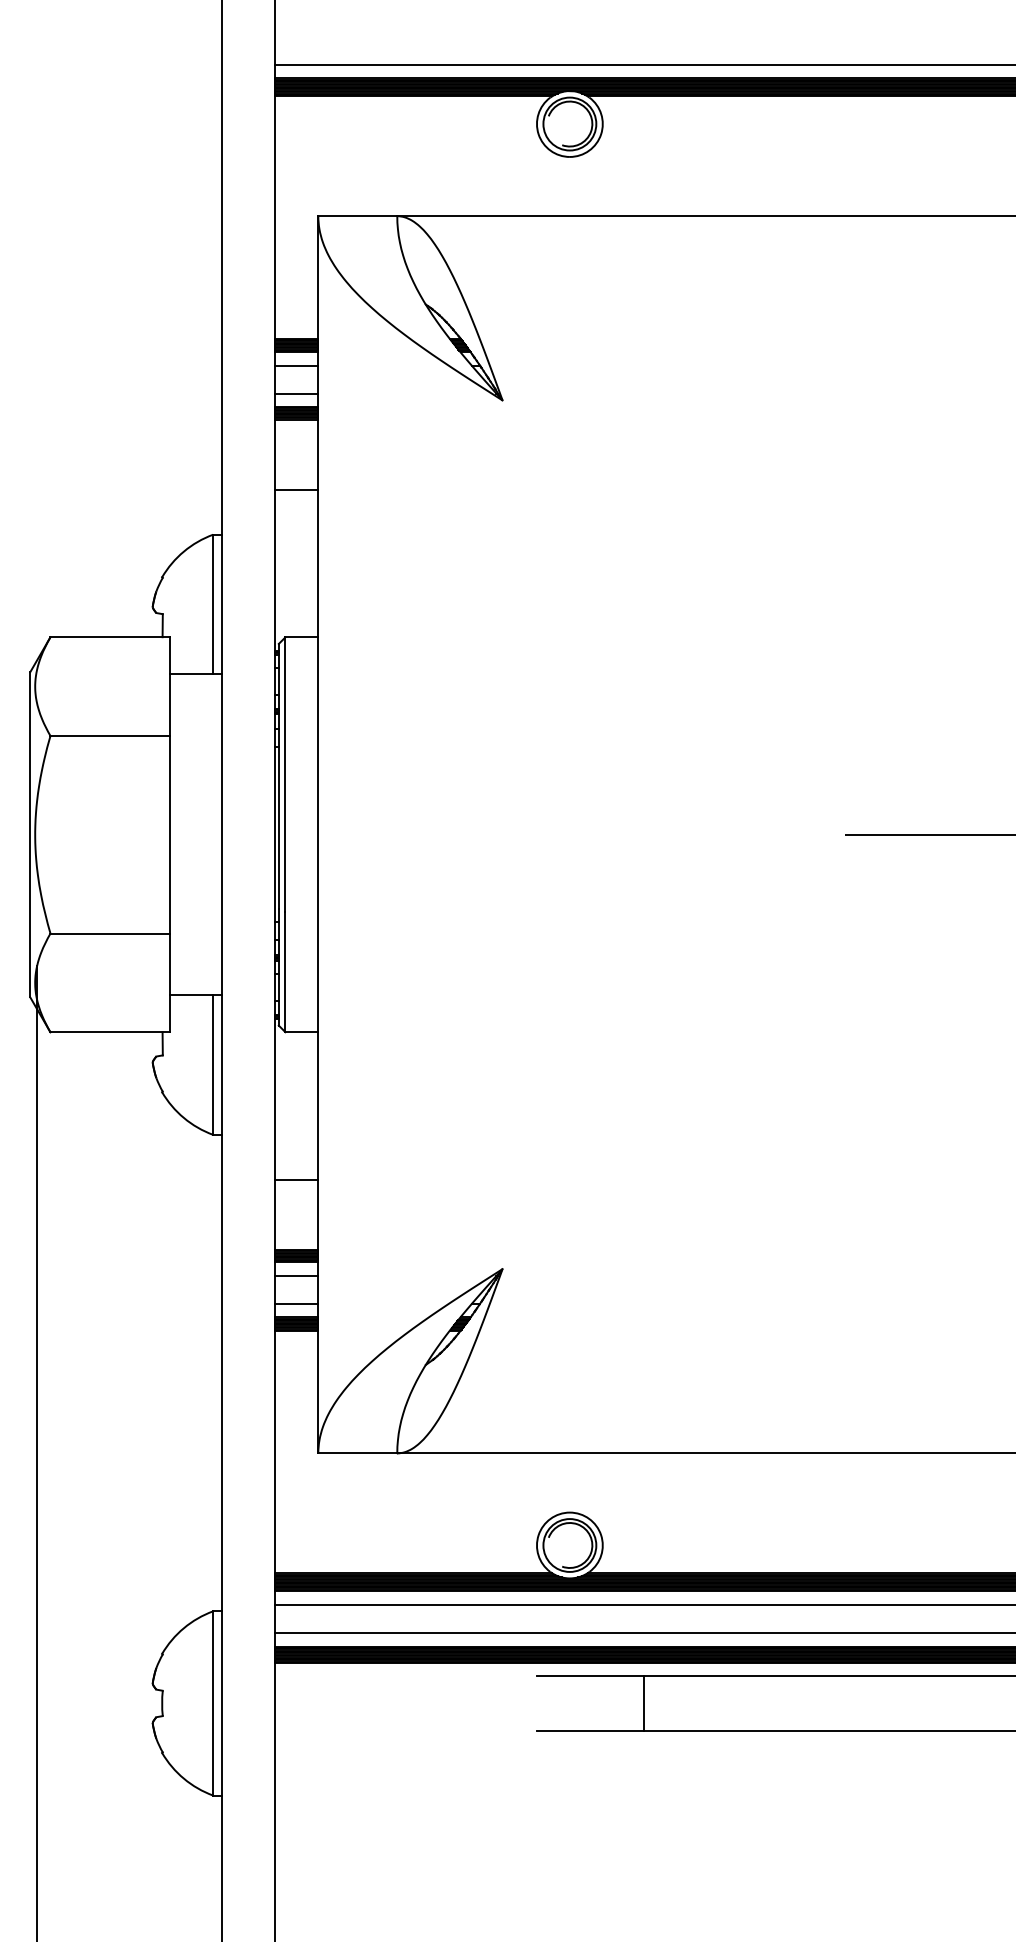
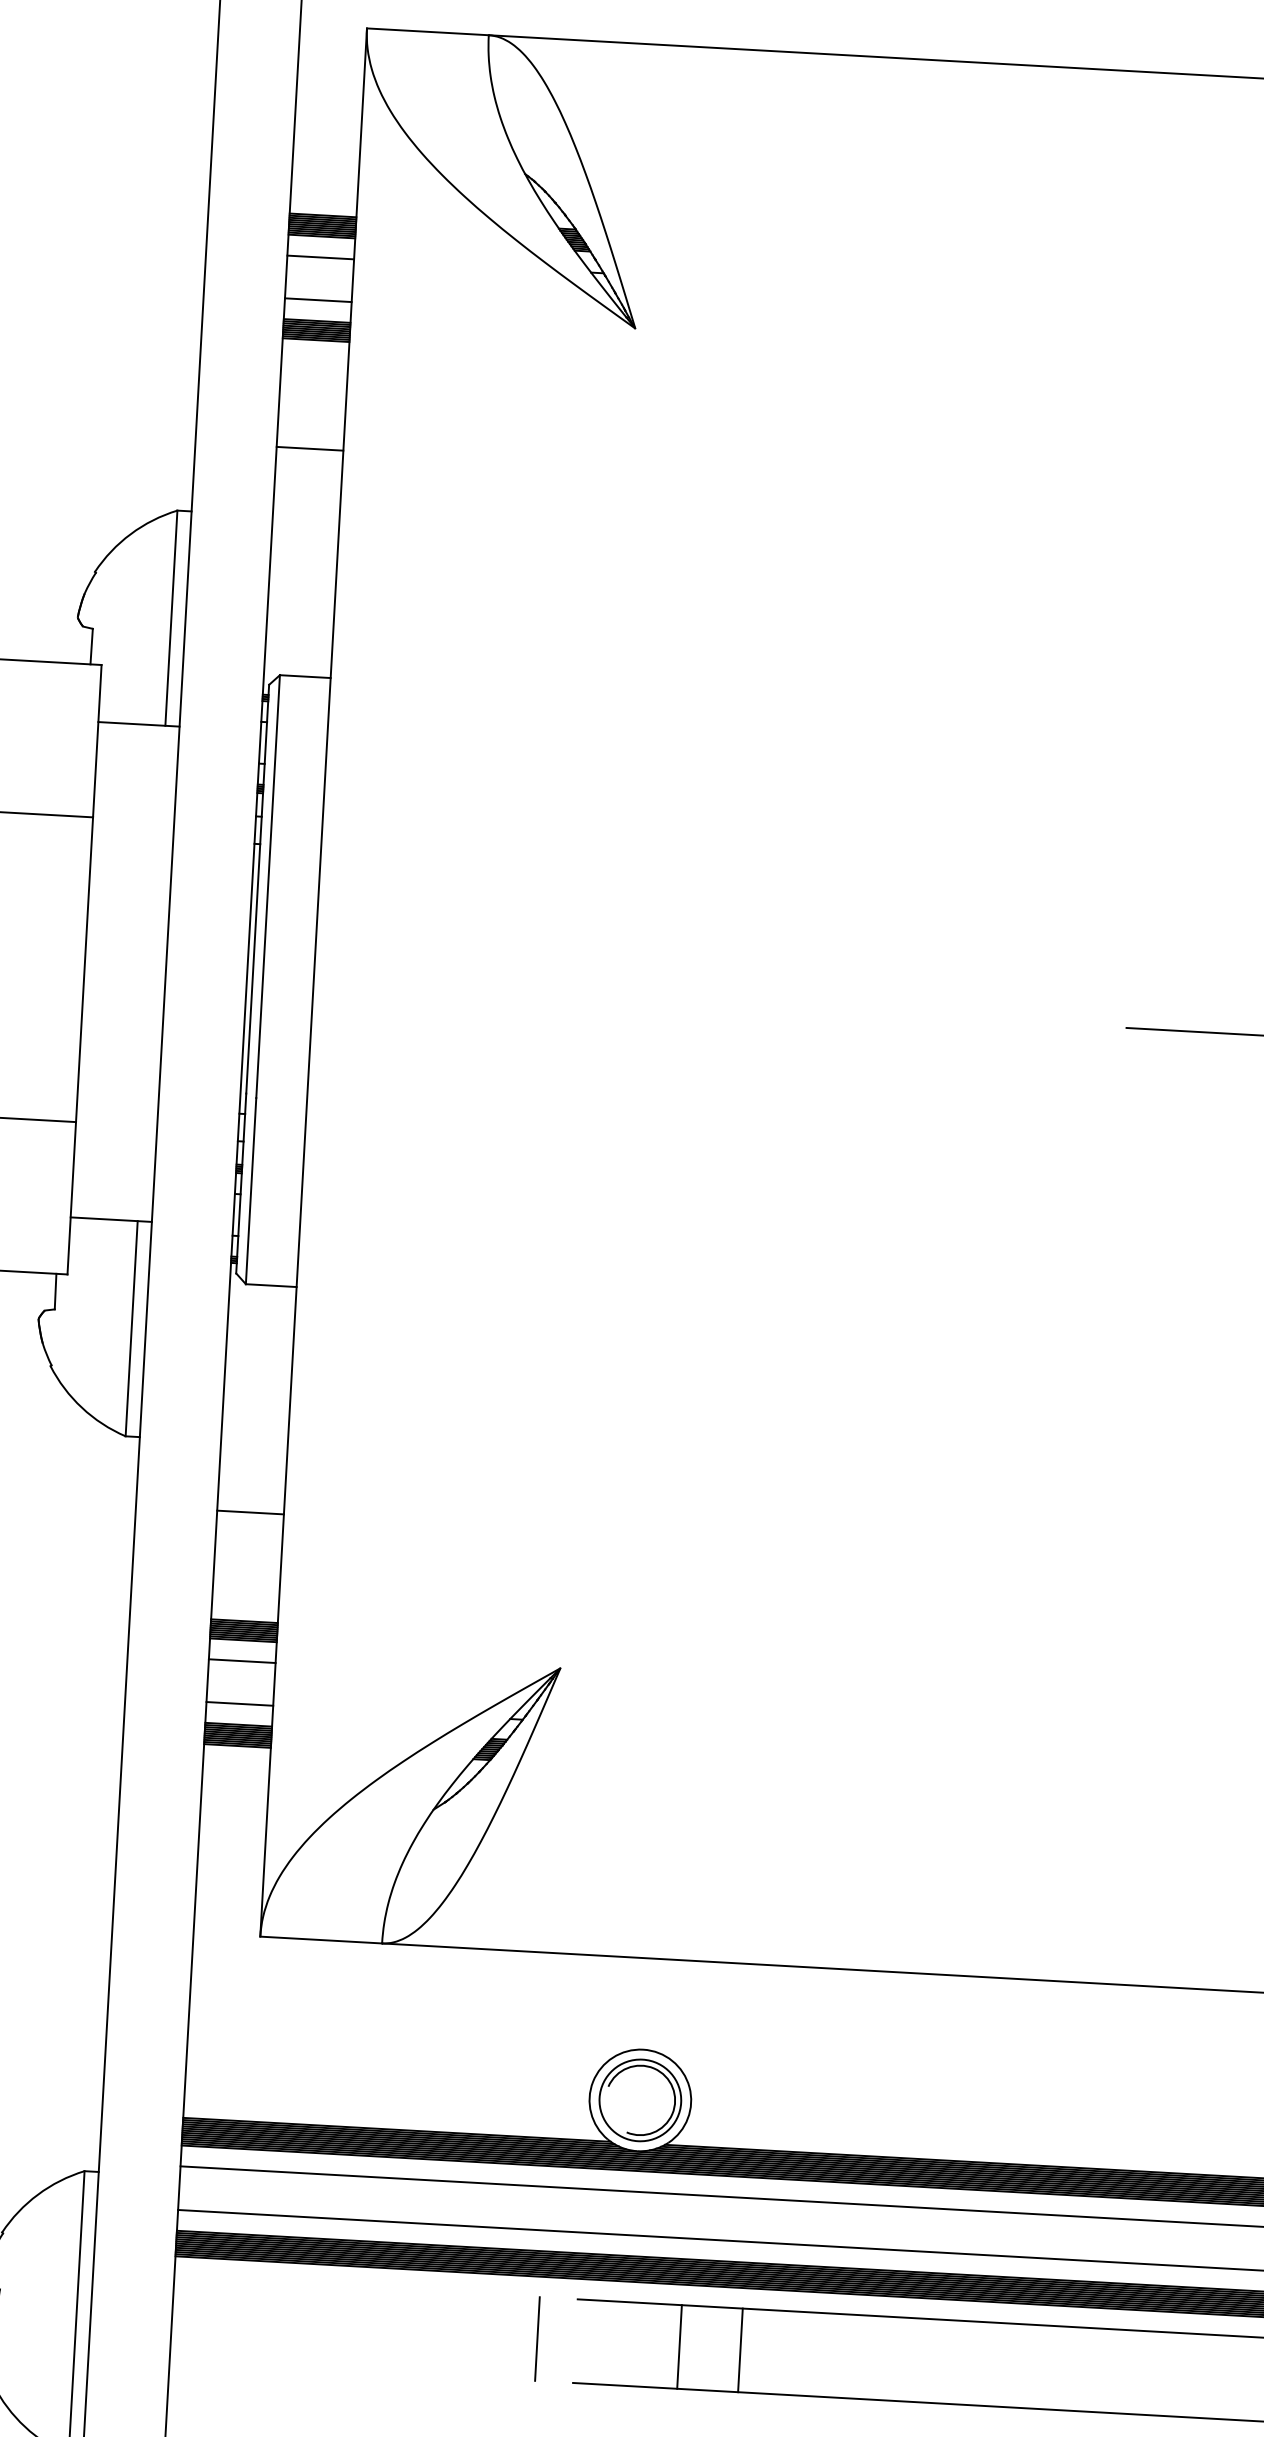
line: (511, 1703) -> (536, 2339), added
line: (604, 1703) -> (680, 2347), added

